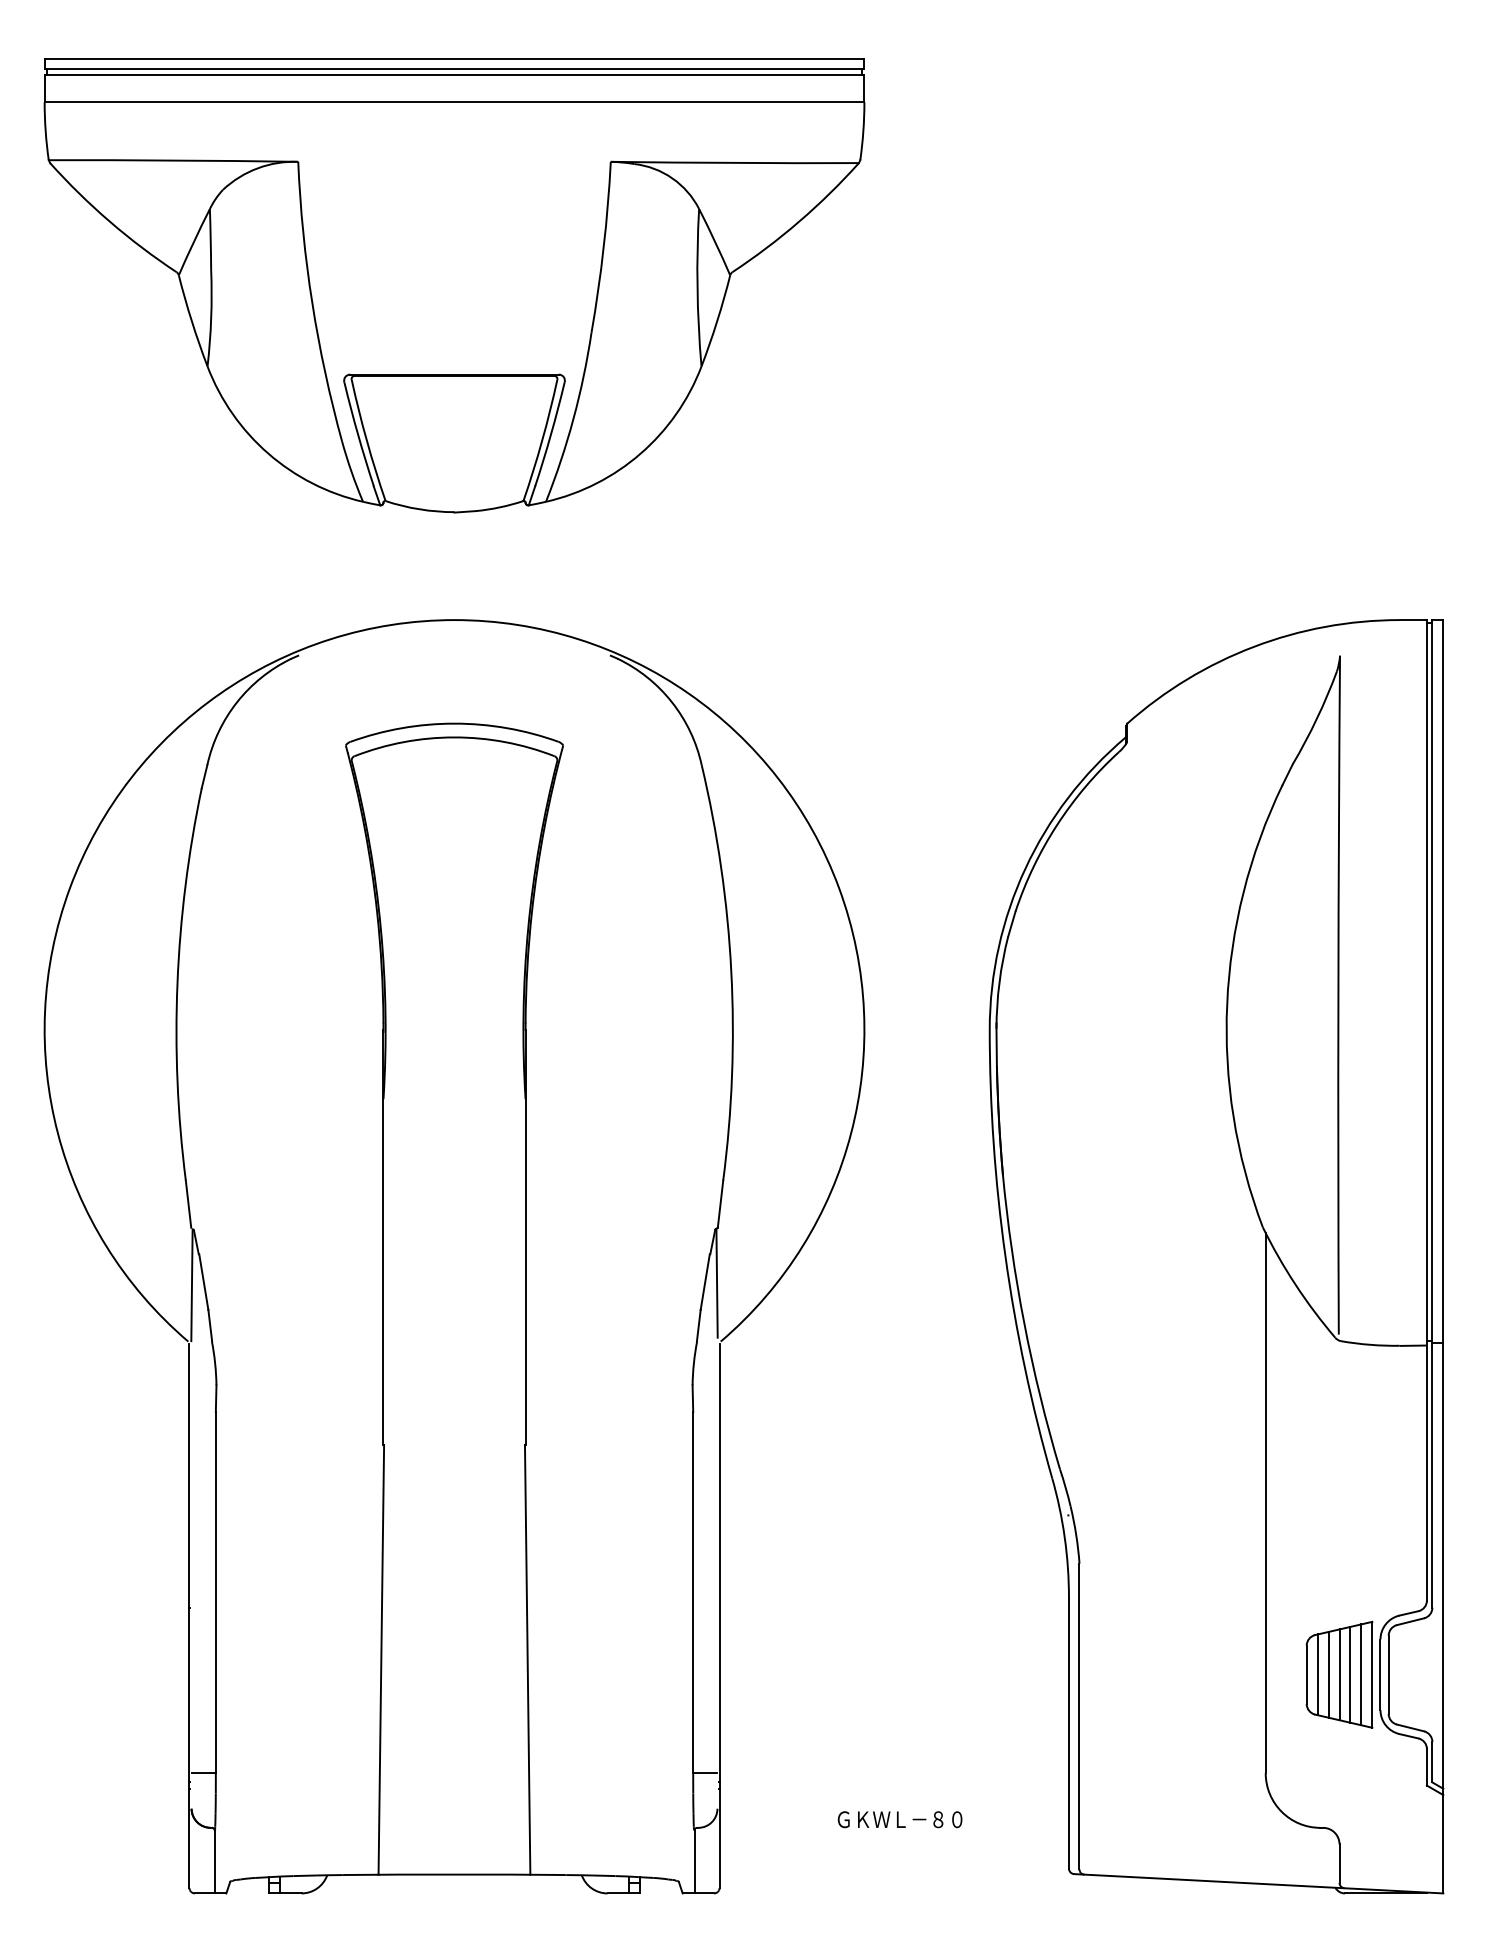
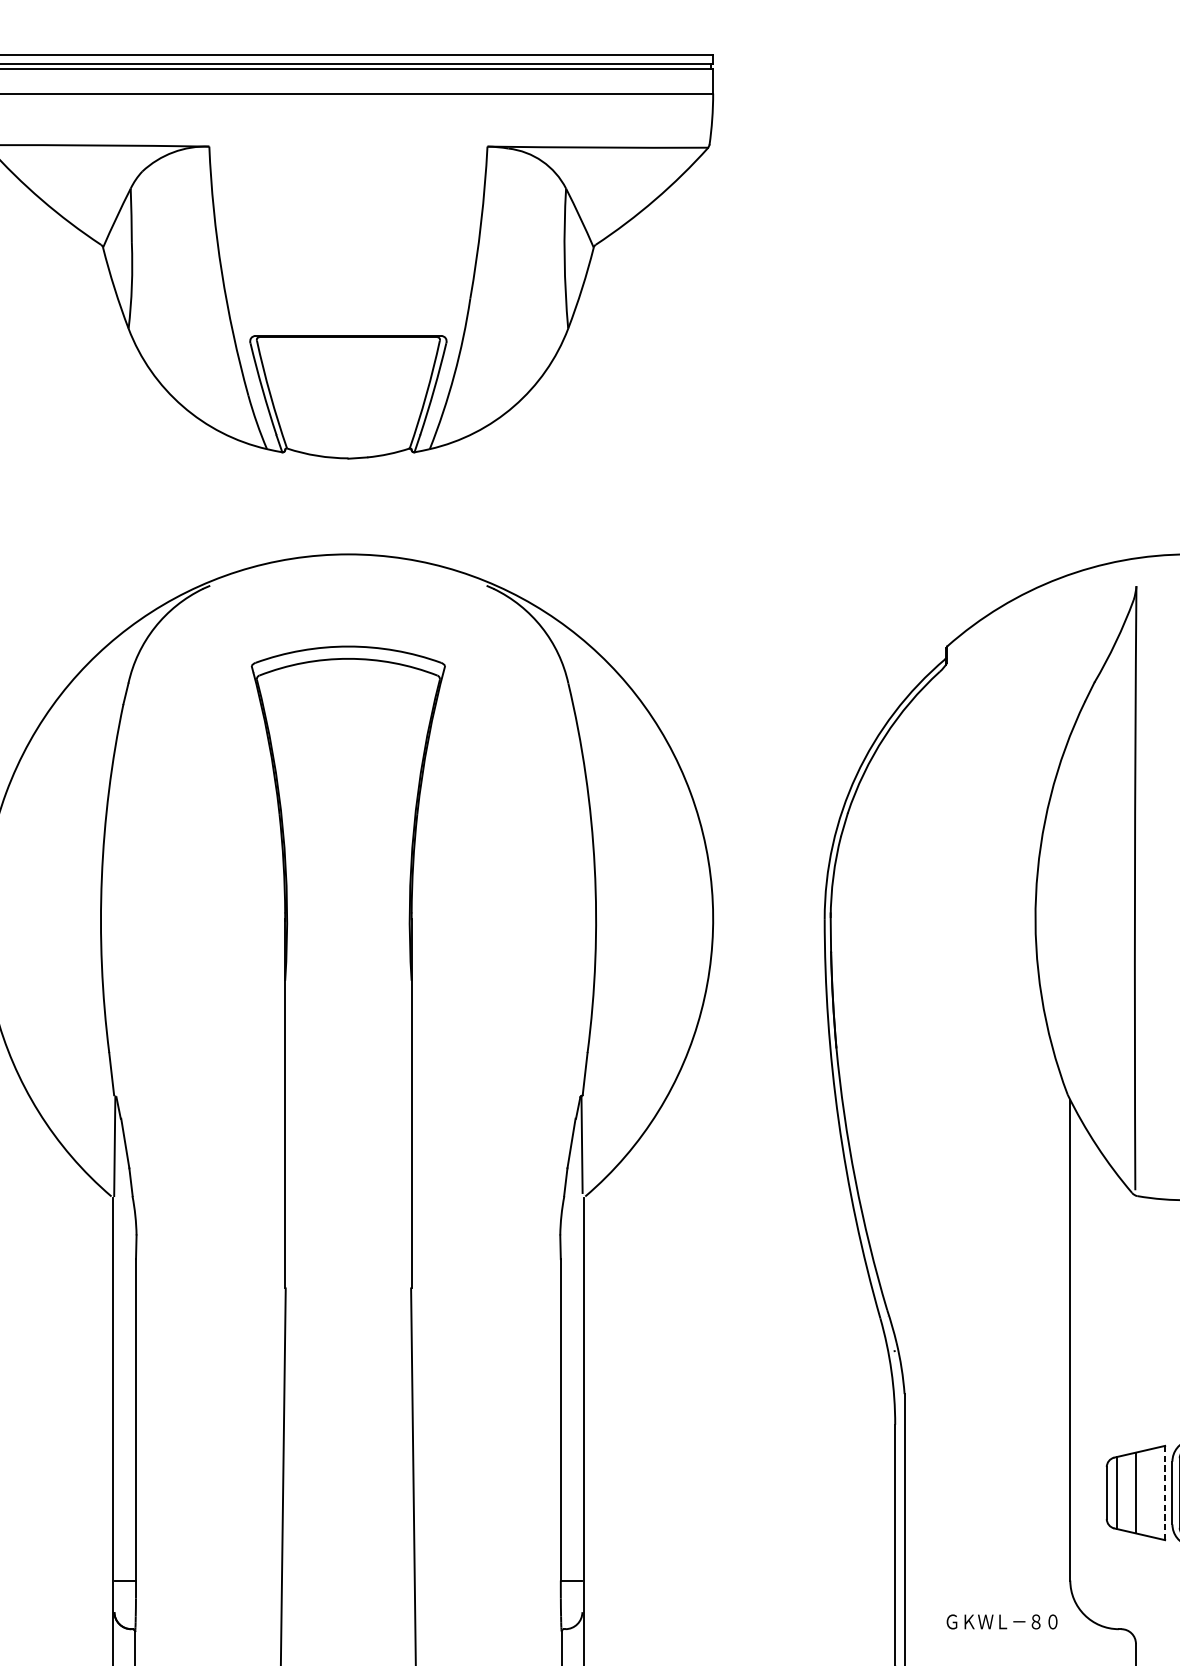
line: (1328, 1674) -> (1126, 1492), removed
line: (1350, 1674) -> (1145, 1492), removed
line: (1361, 1674) -> (1155, 1492), removed
line: (1372, 1674) -> (1165, 1492), solid -> dashed
text: (899, 1819) -> (1001, 1621), moved

